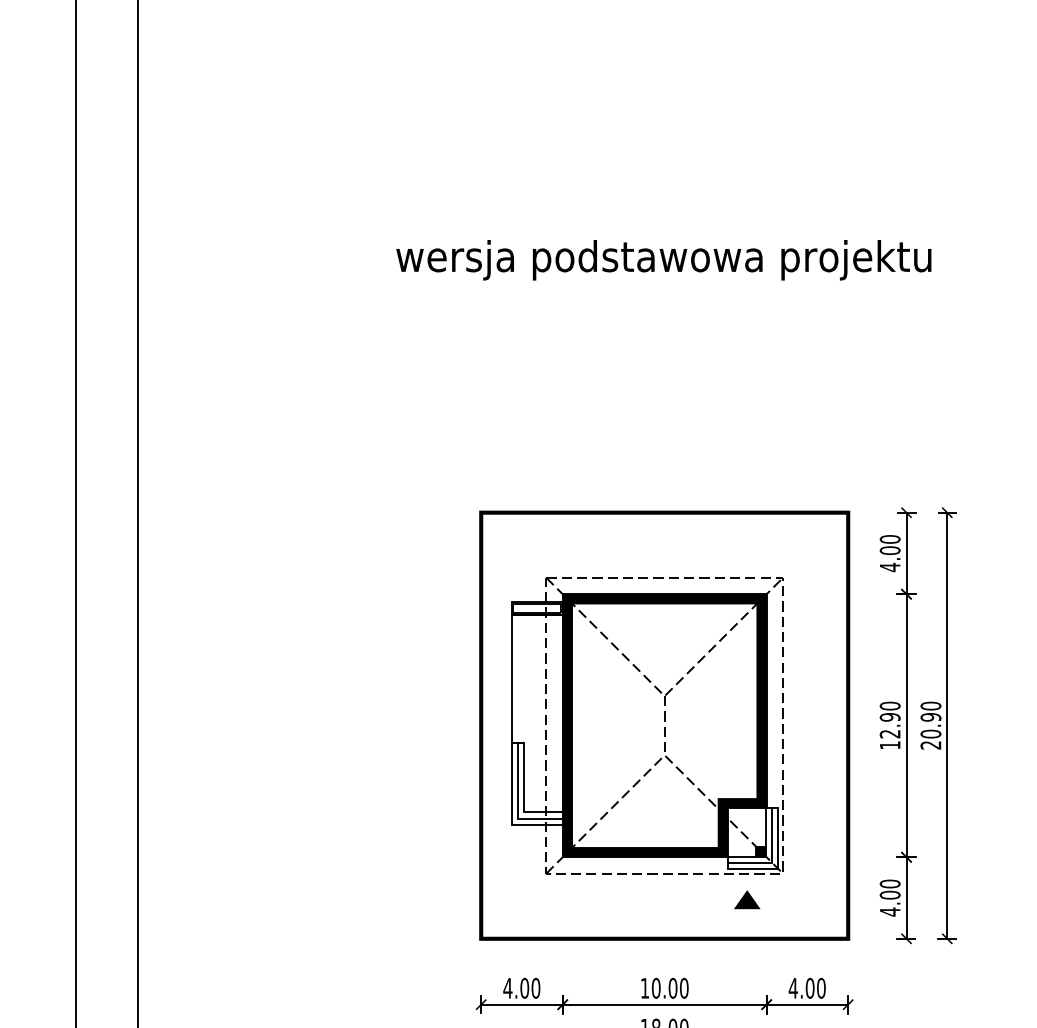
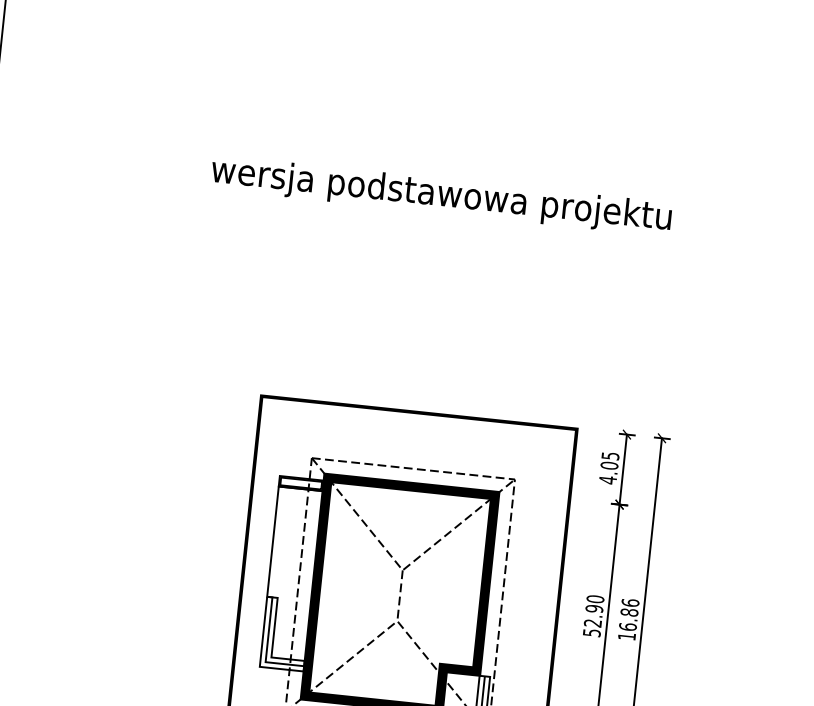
text: (889, 539) -> (609, 456), 4.00 -> 4.05
text: (930, 725) -> (628, 619), 20.90 -> 16.86
text: (890, 745) -> (592, 633), 12.90 -> 52.90

